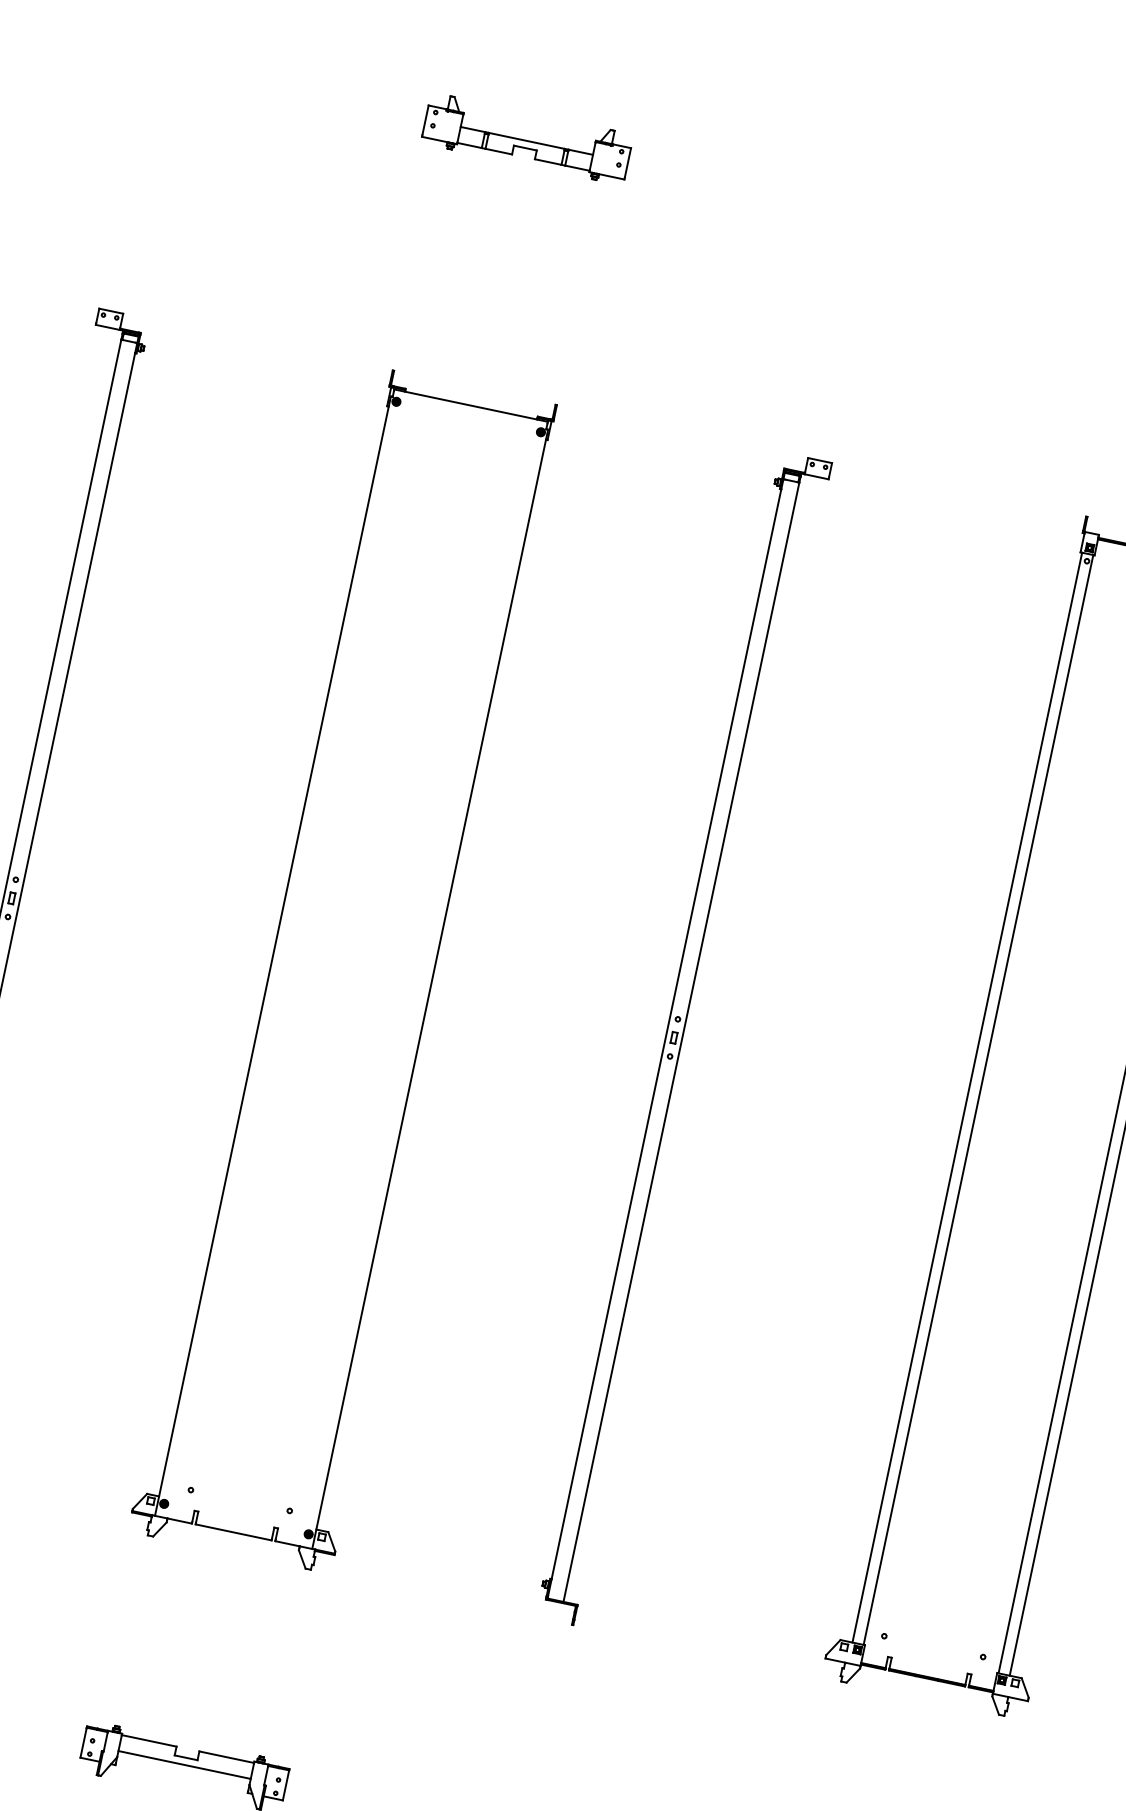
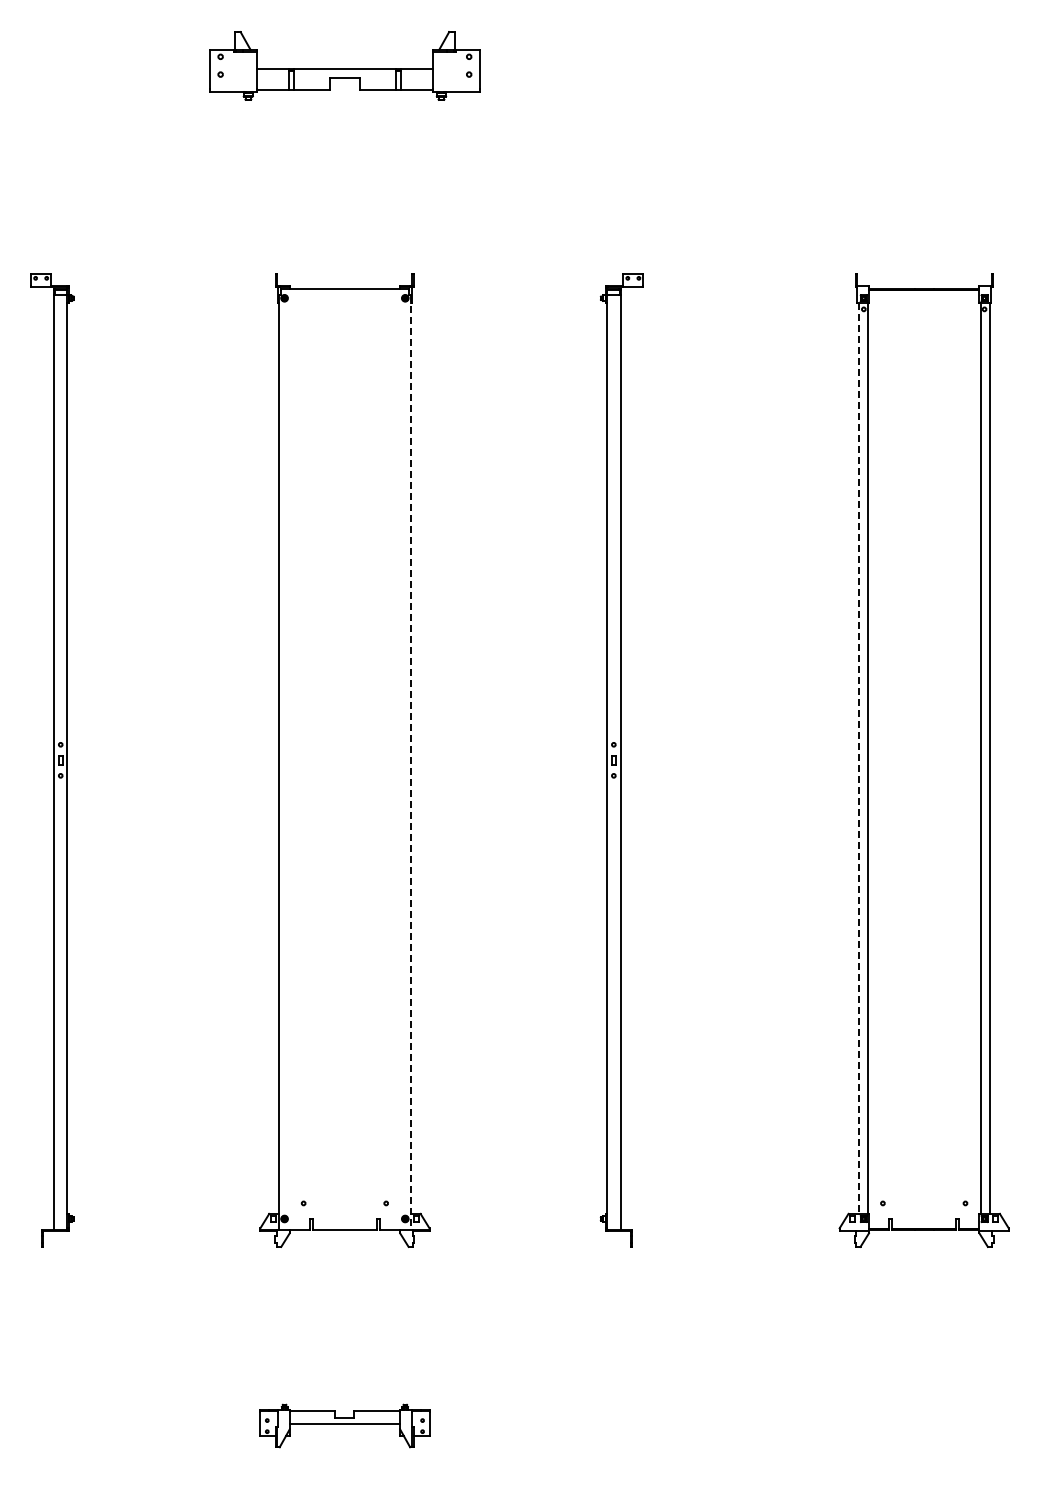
part: (526, 138) -> (344, 65), size x1.6
line: (430, 989) -> (410, 762), solid -> dashed
line: (967, 1098) -> (858, 759), solid -> dashed

